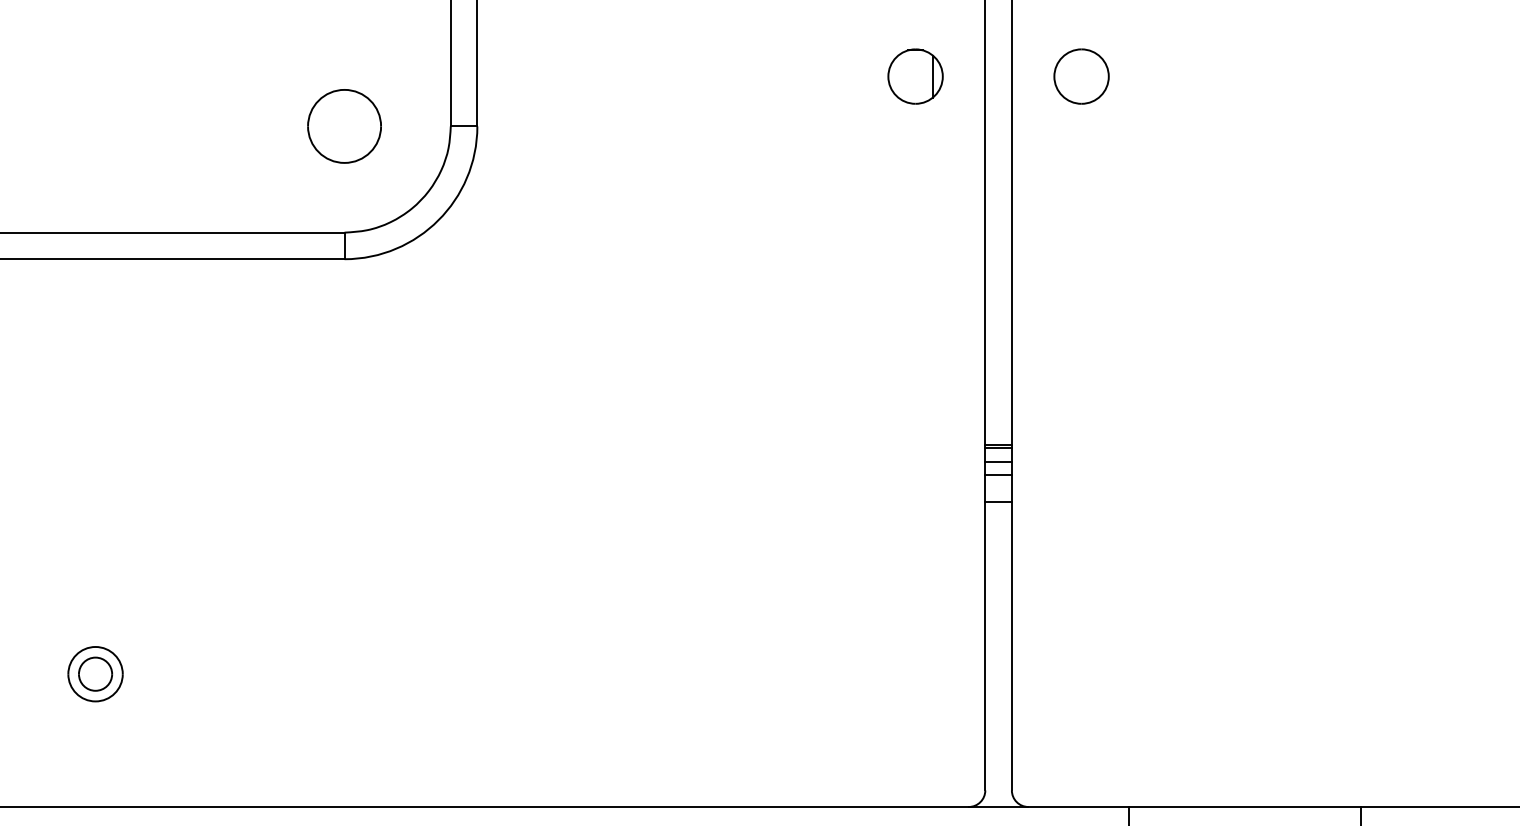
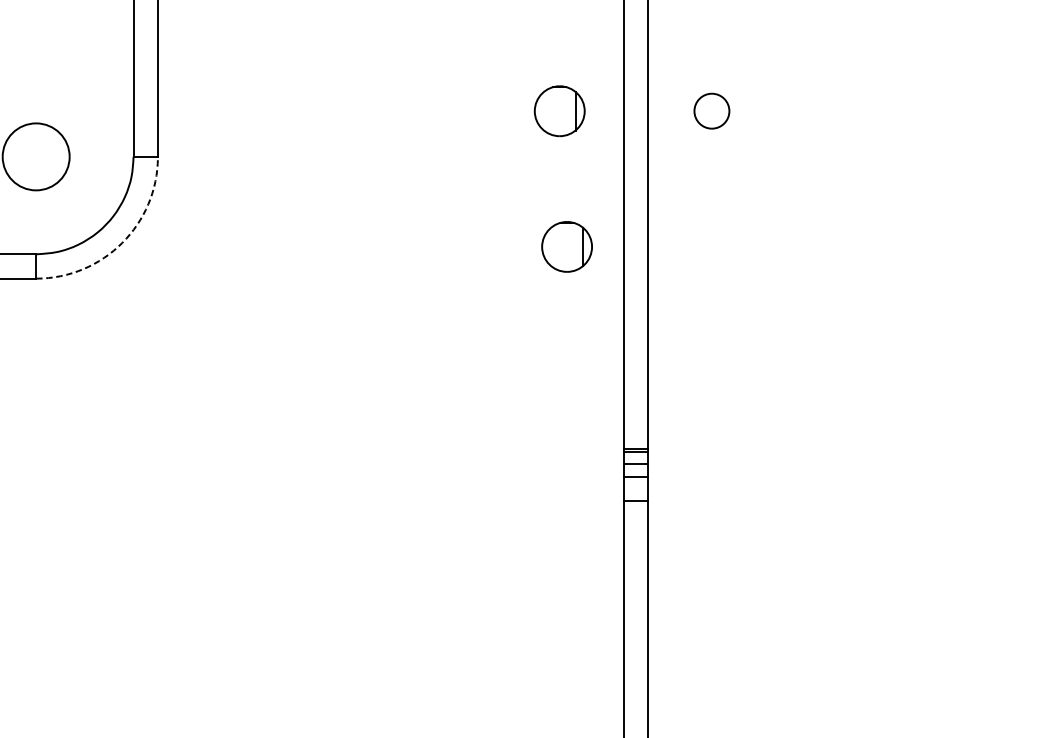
part: (1081, 76) -> (711, 111), size x0.7
arc: (438, 220) -> (122, 243), solid -> dashed
part: (923, 224) -> (567, 246), added

